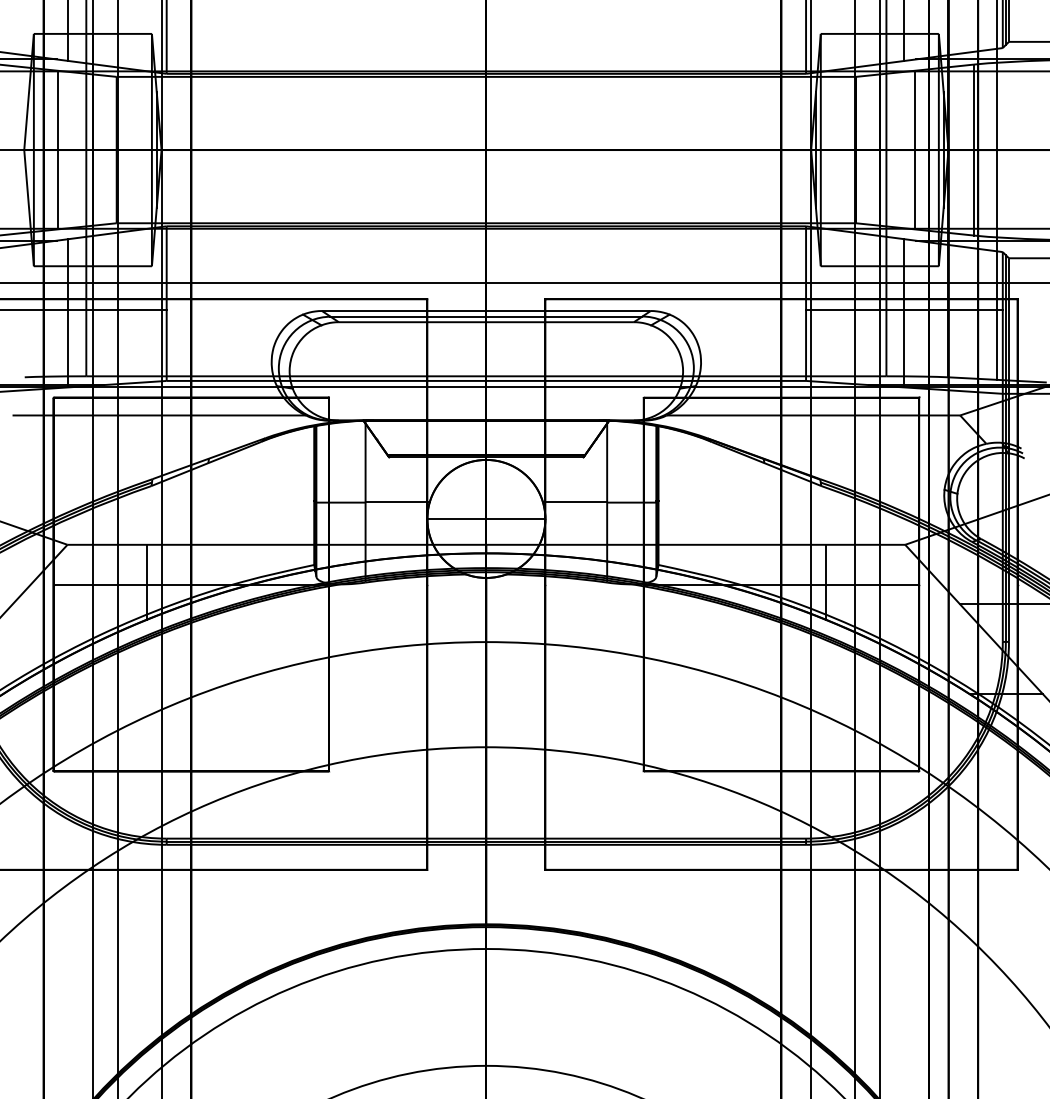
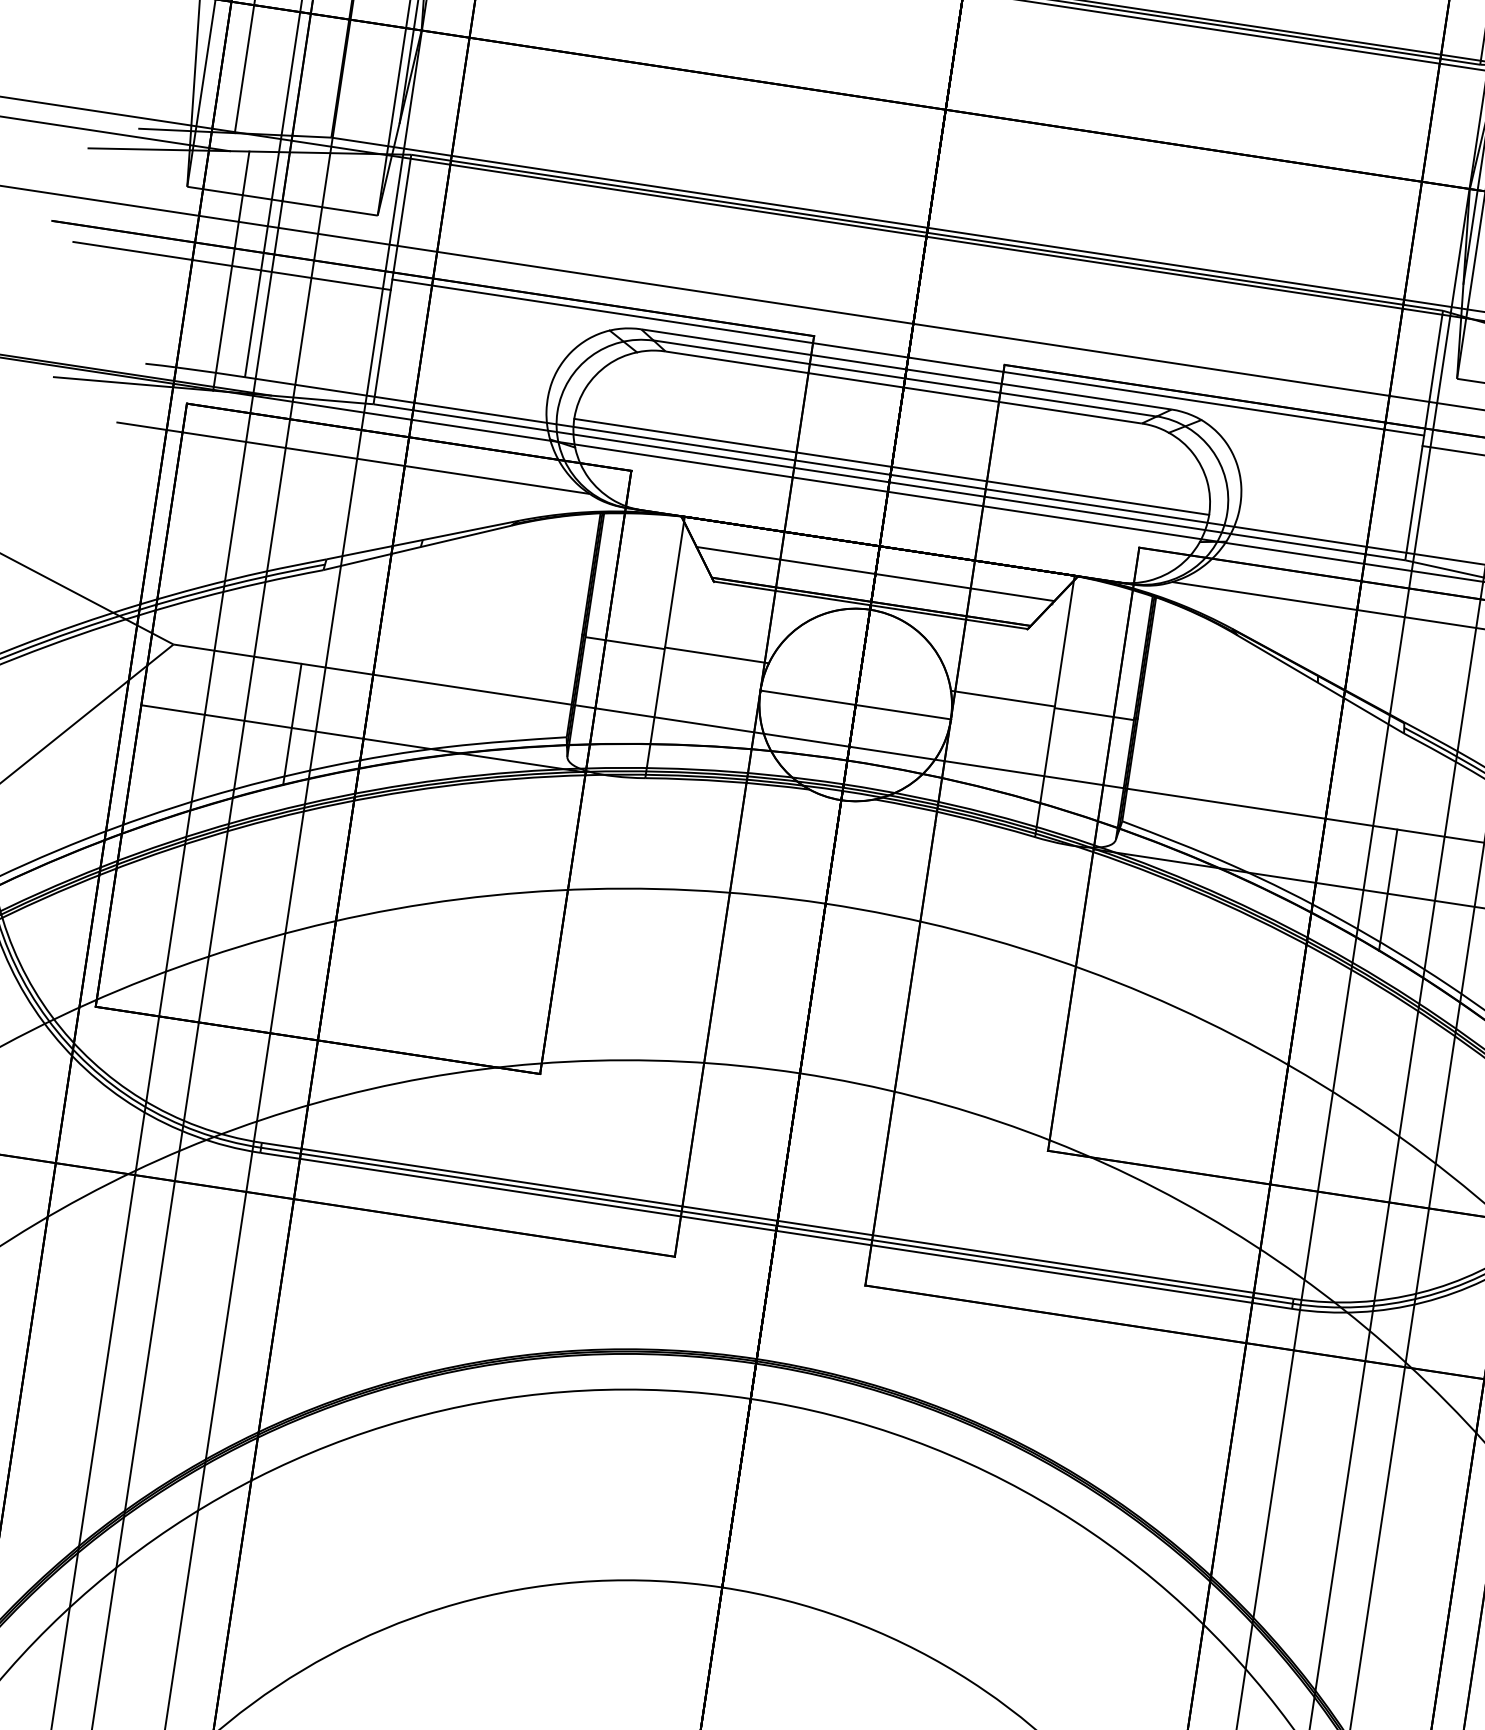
line: (486, 303) -> (908, 357), added
line: (486, 371) -> (891, 467), added
line: (486, 437) -> (875, 573), added

